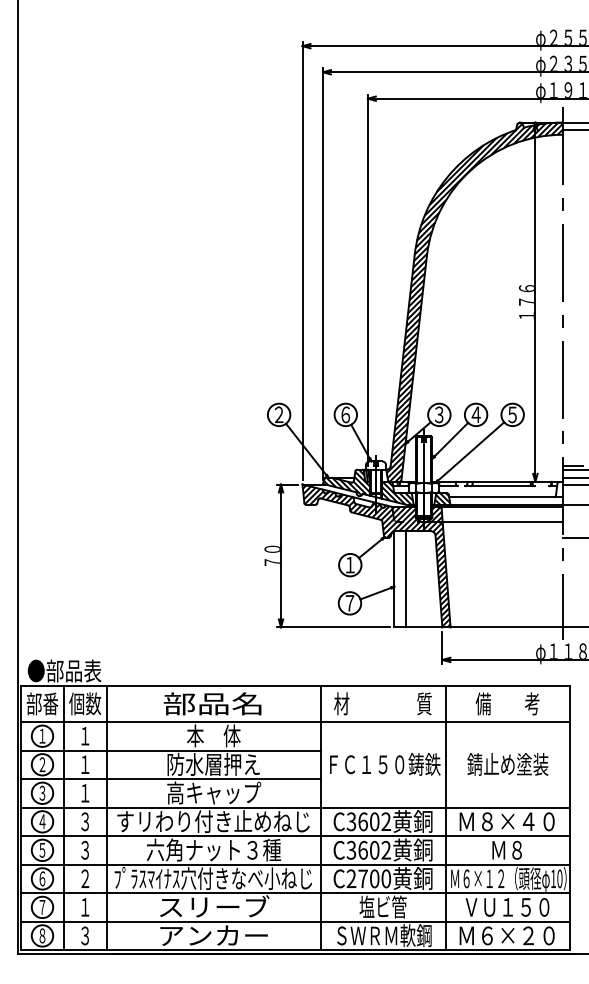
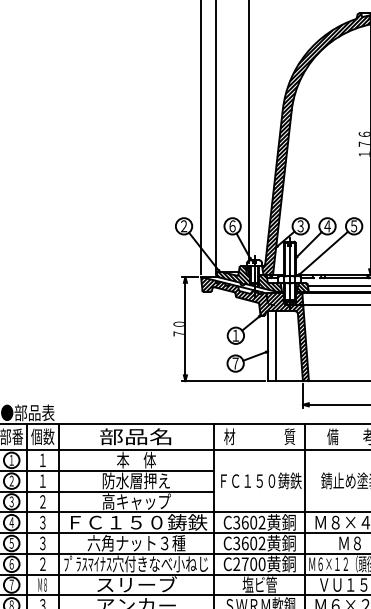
text: (84, 791) -> (42, 500), １ -> ２
text: (213, 821) -> (136, 522), すリわり付き止めねじ -> ＦＣ１５０鋳鉄
text: (84, 907) -> (42, 585), １ -> Ｍ８

